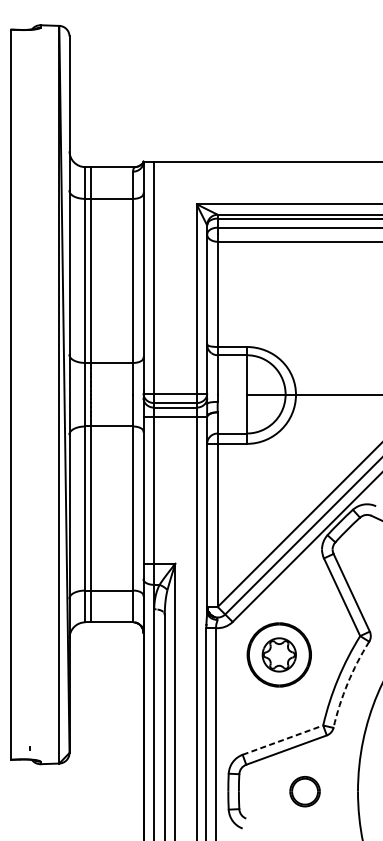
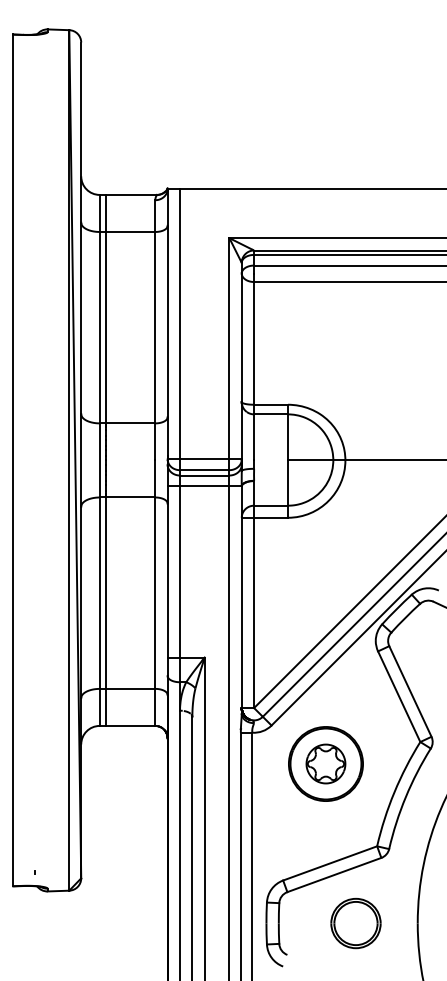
arc: (347, 683) -> (405, 797), dashed -> solid
line: (283, 740) -> (330, 863), dashed -> solid
part: (304, 791) -> (355, 923), size x1.43

